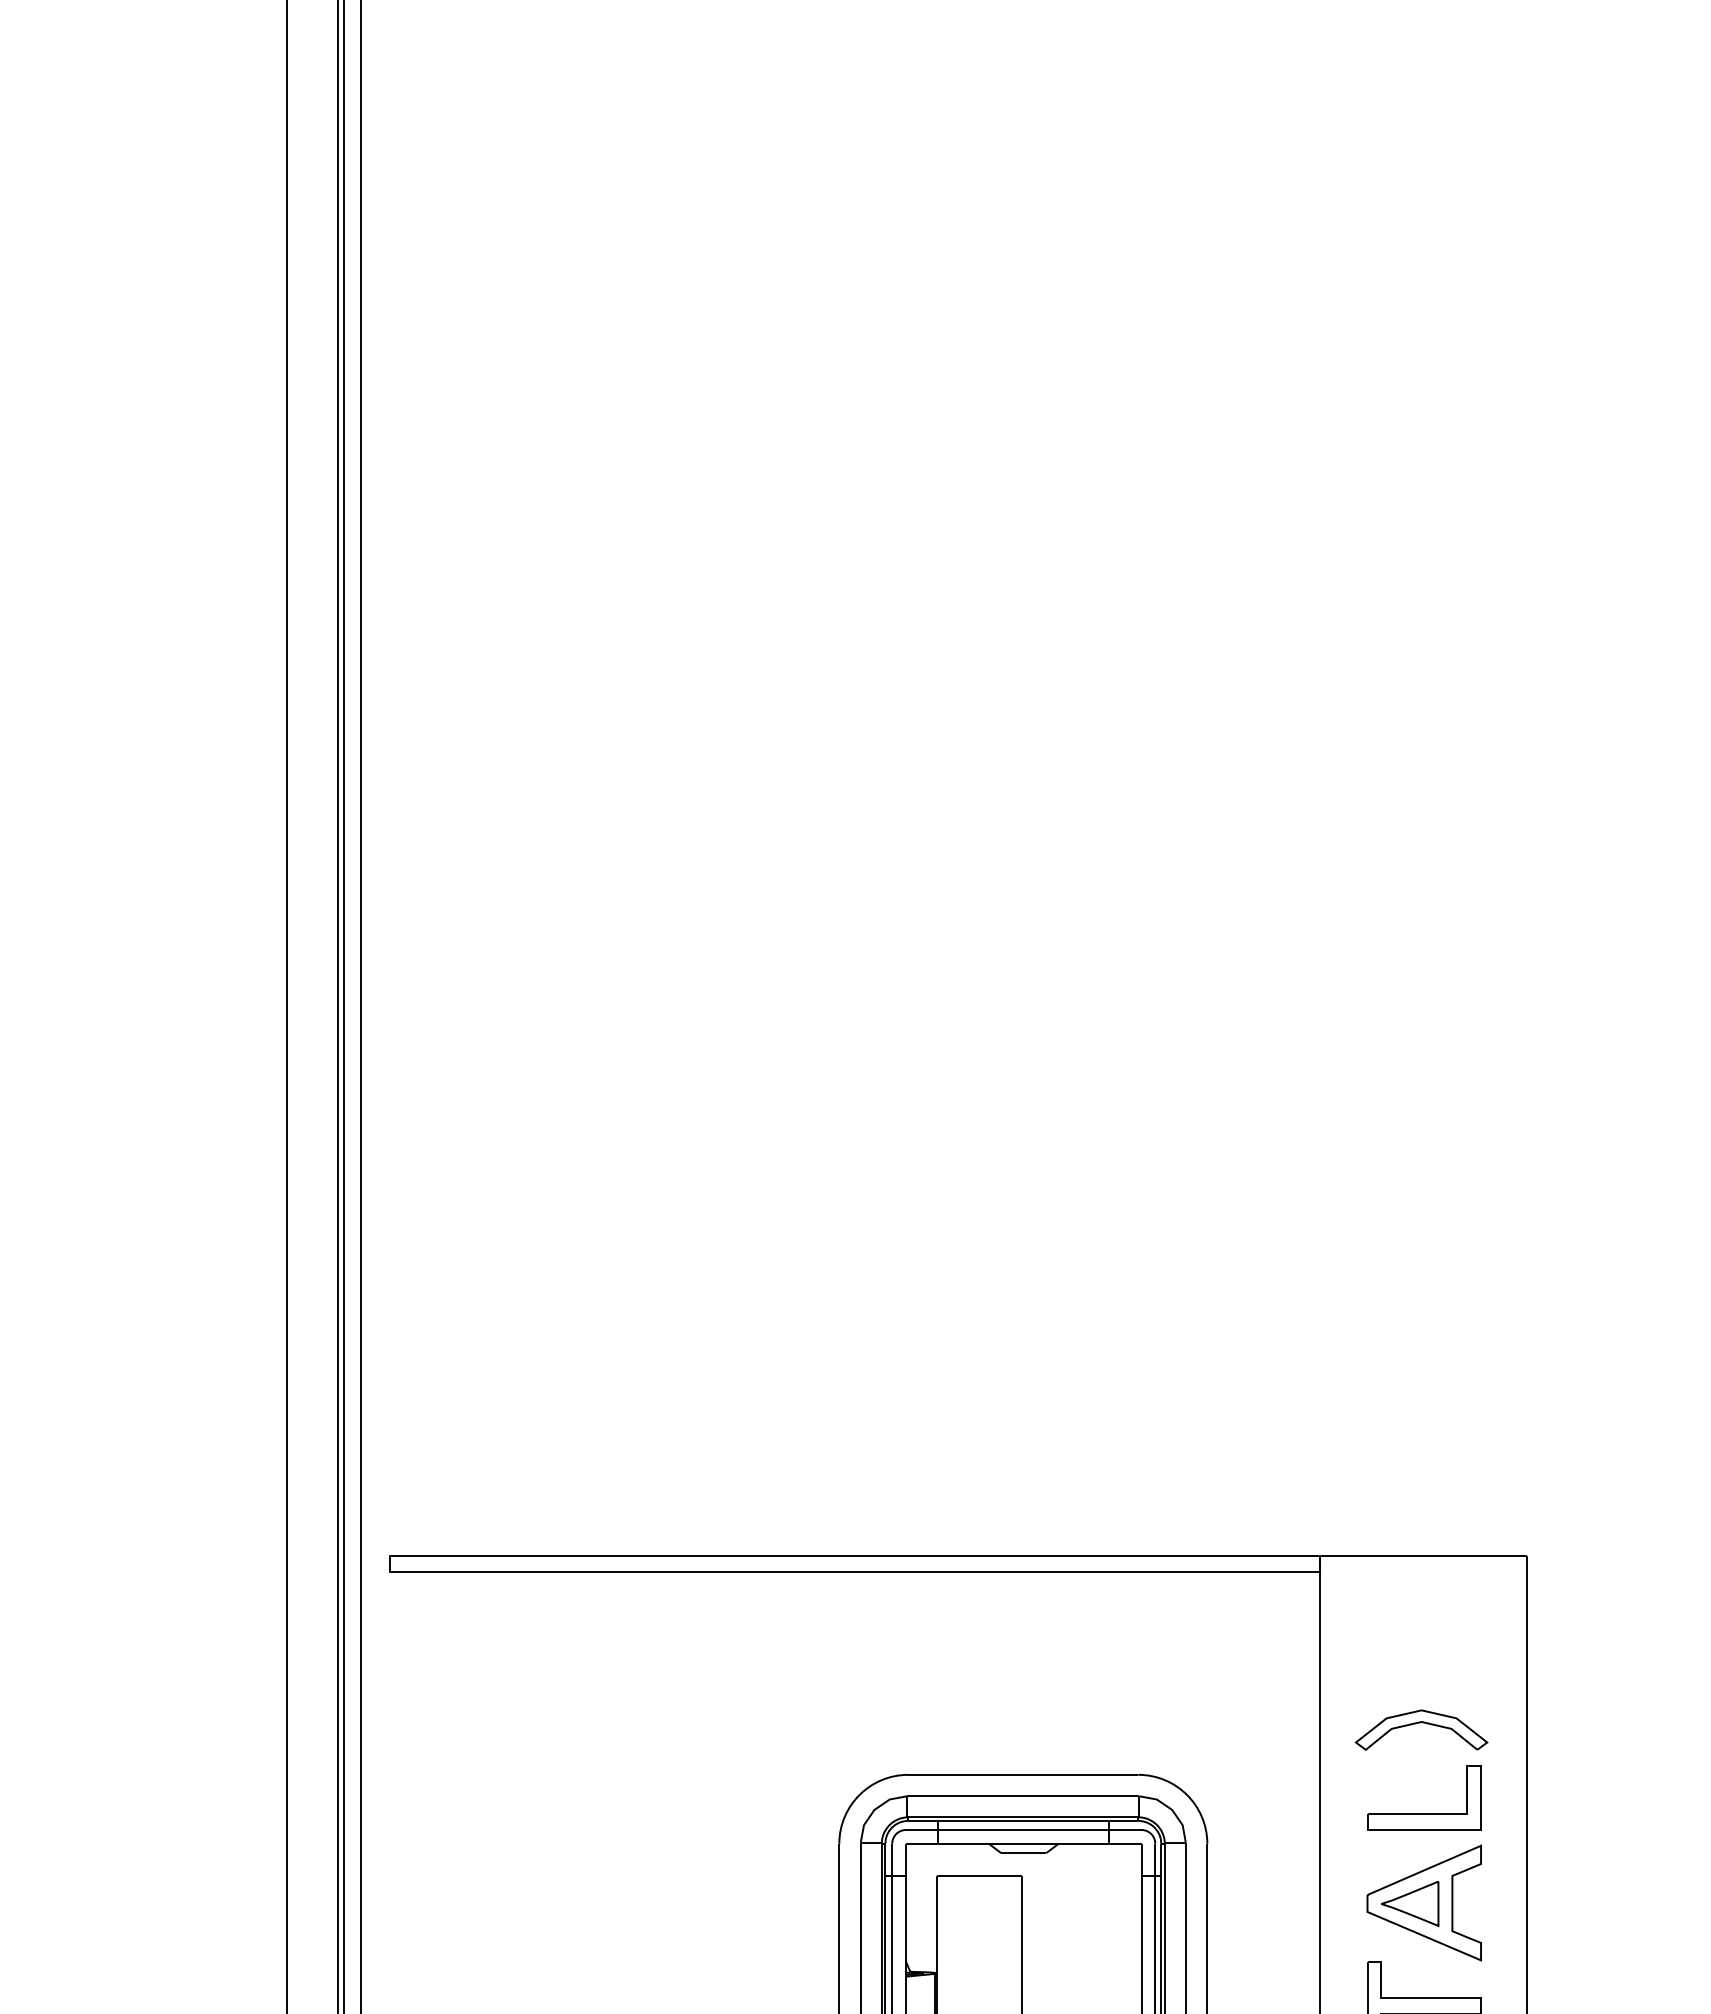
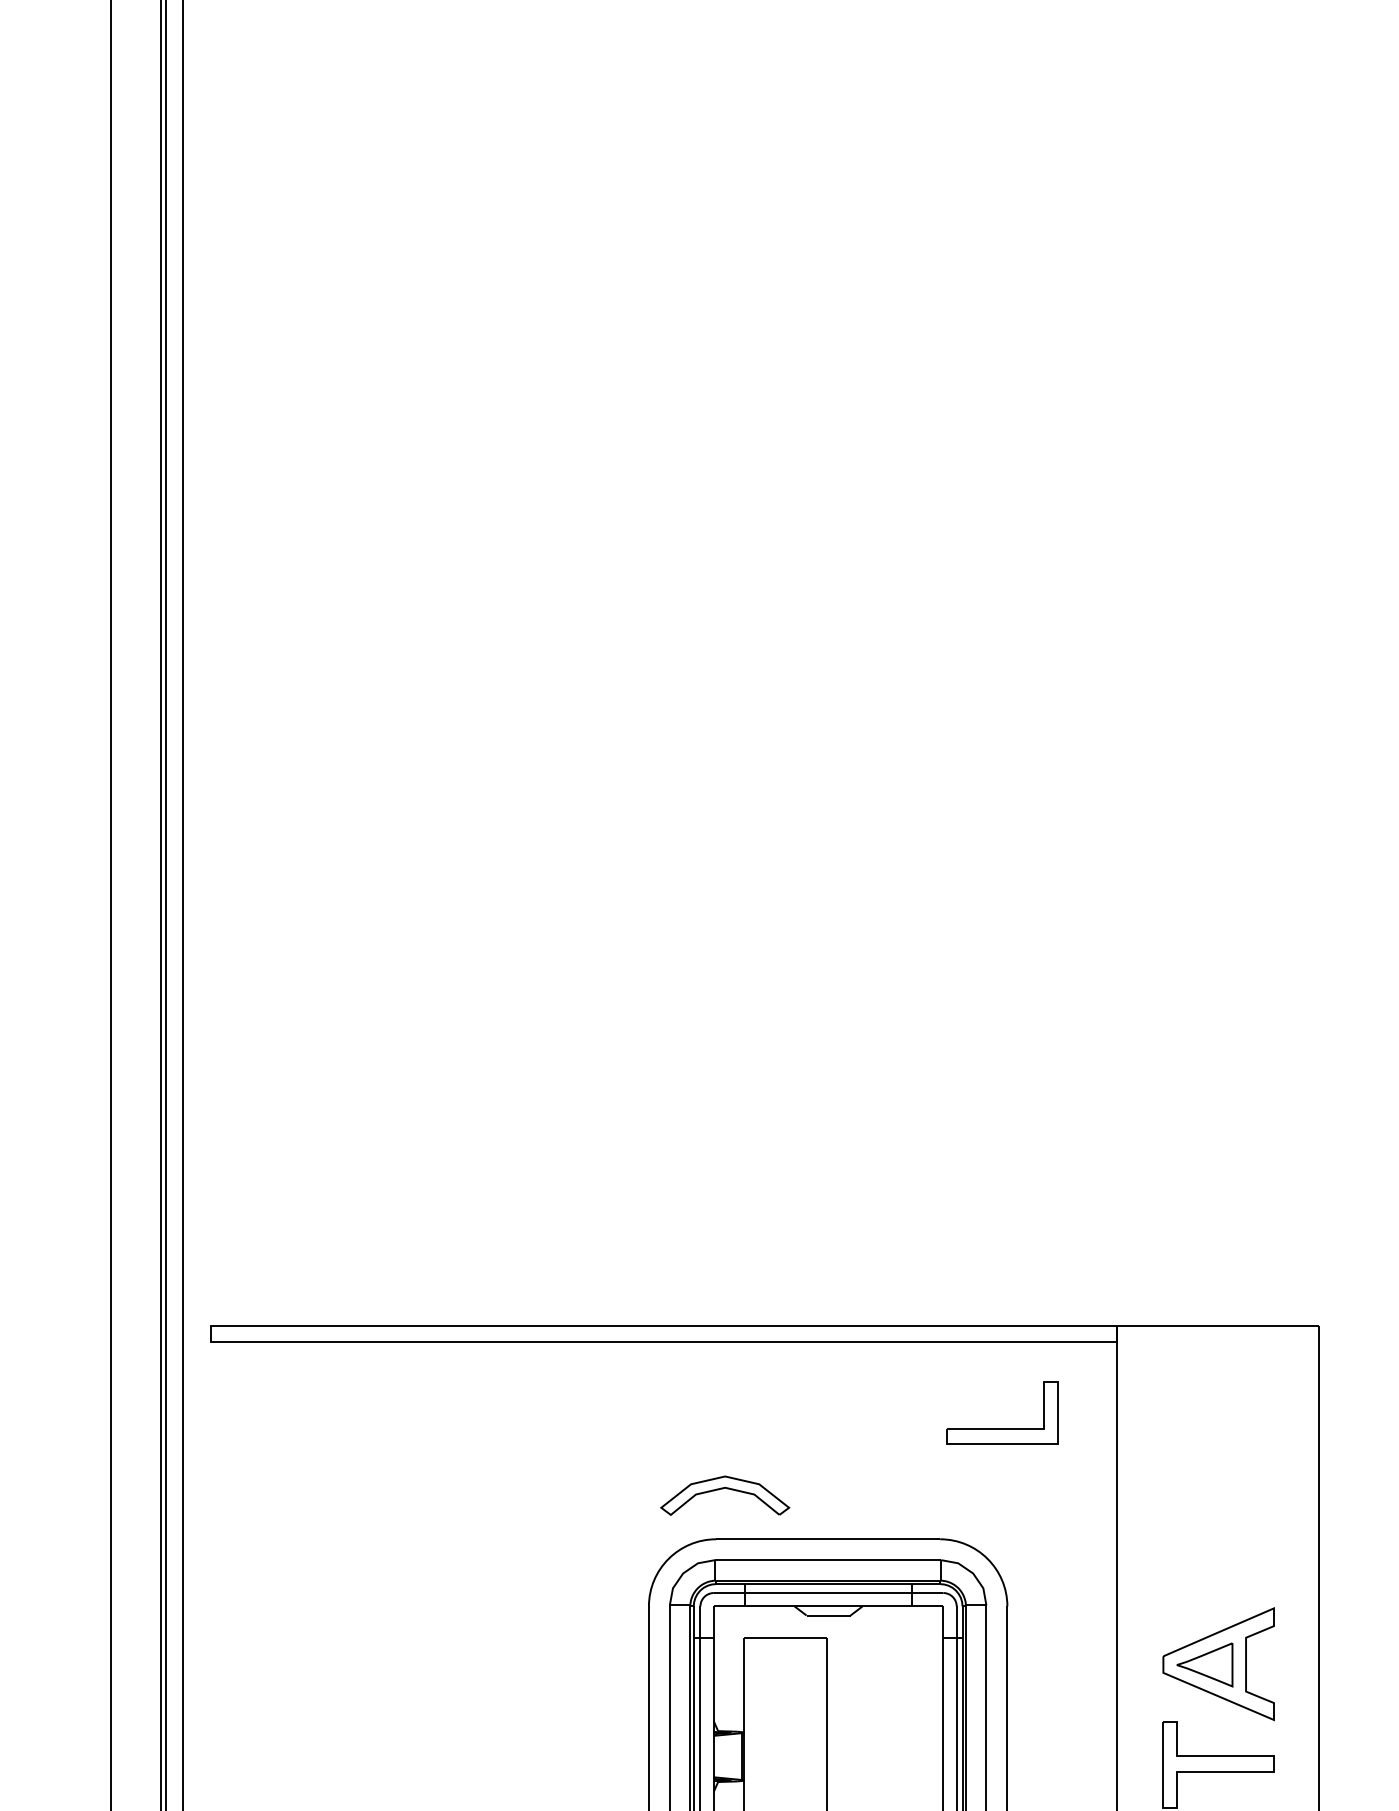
part: (1420, 1723) -> (724, 1489), moved
part: (1424, 1813) -> (1002, 1427), moved

